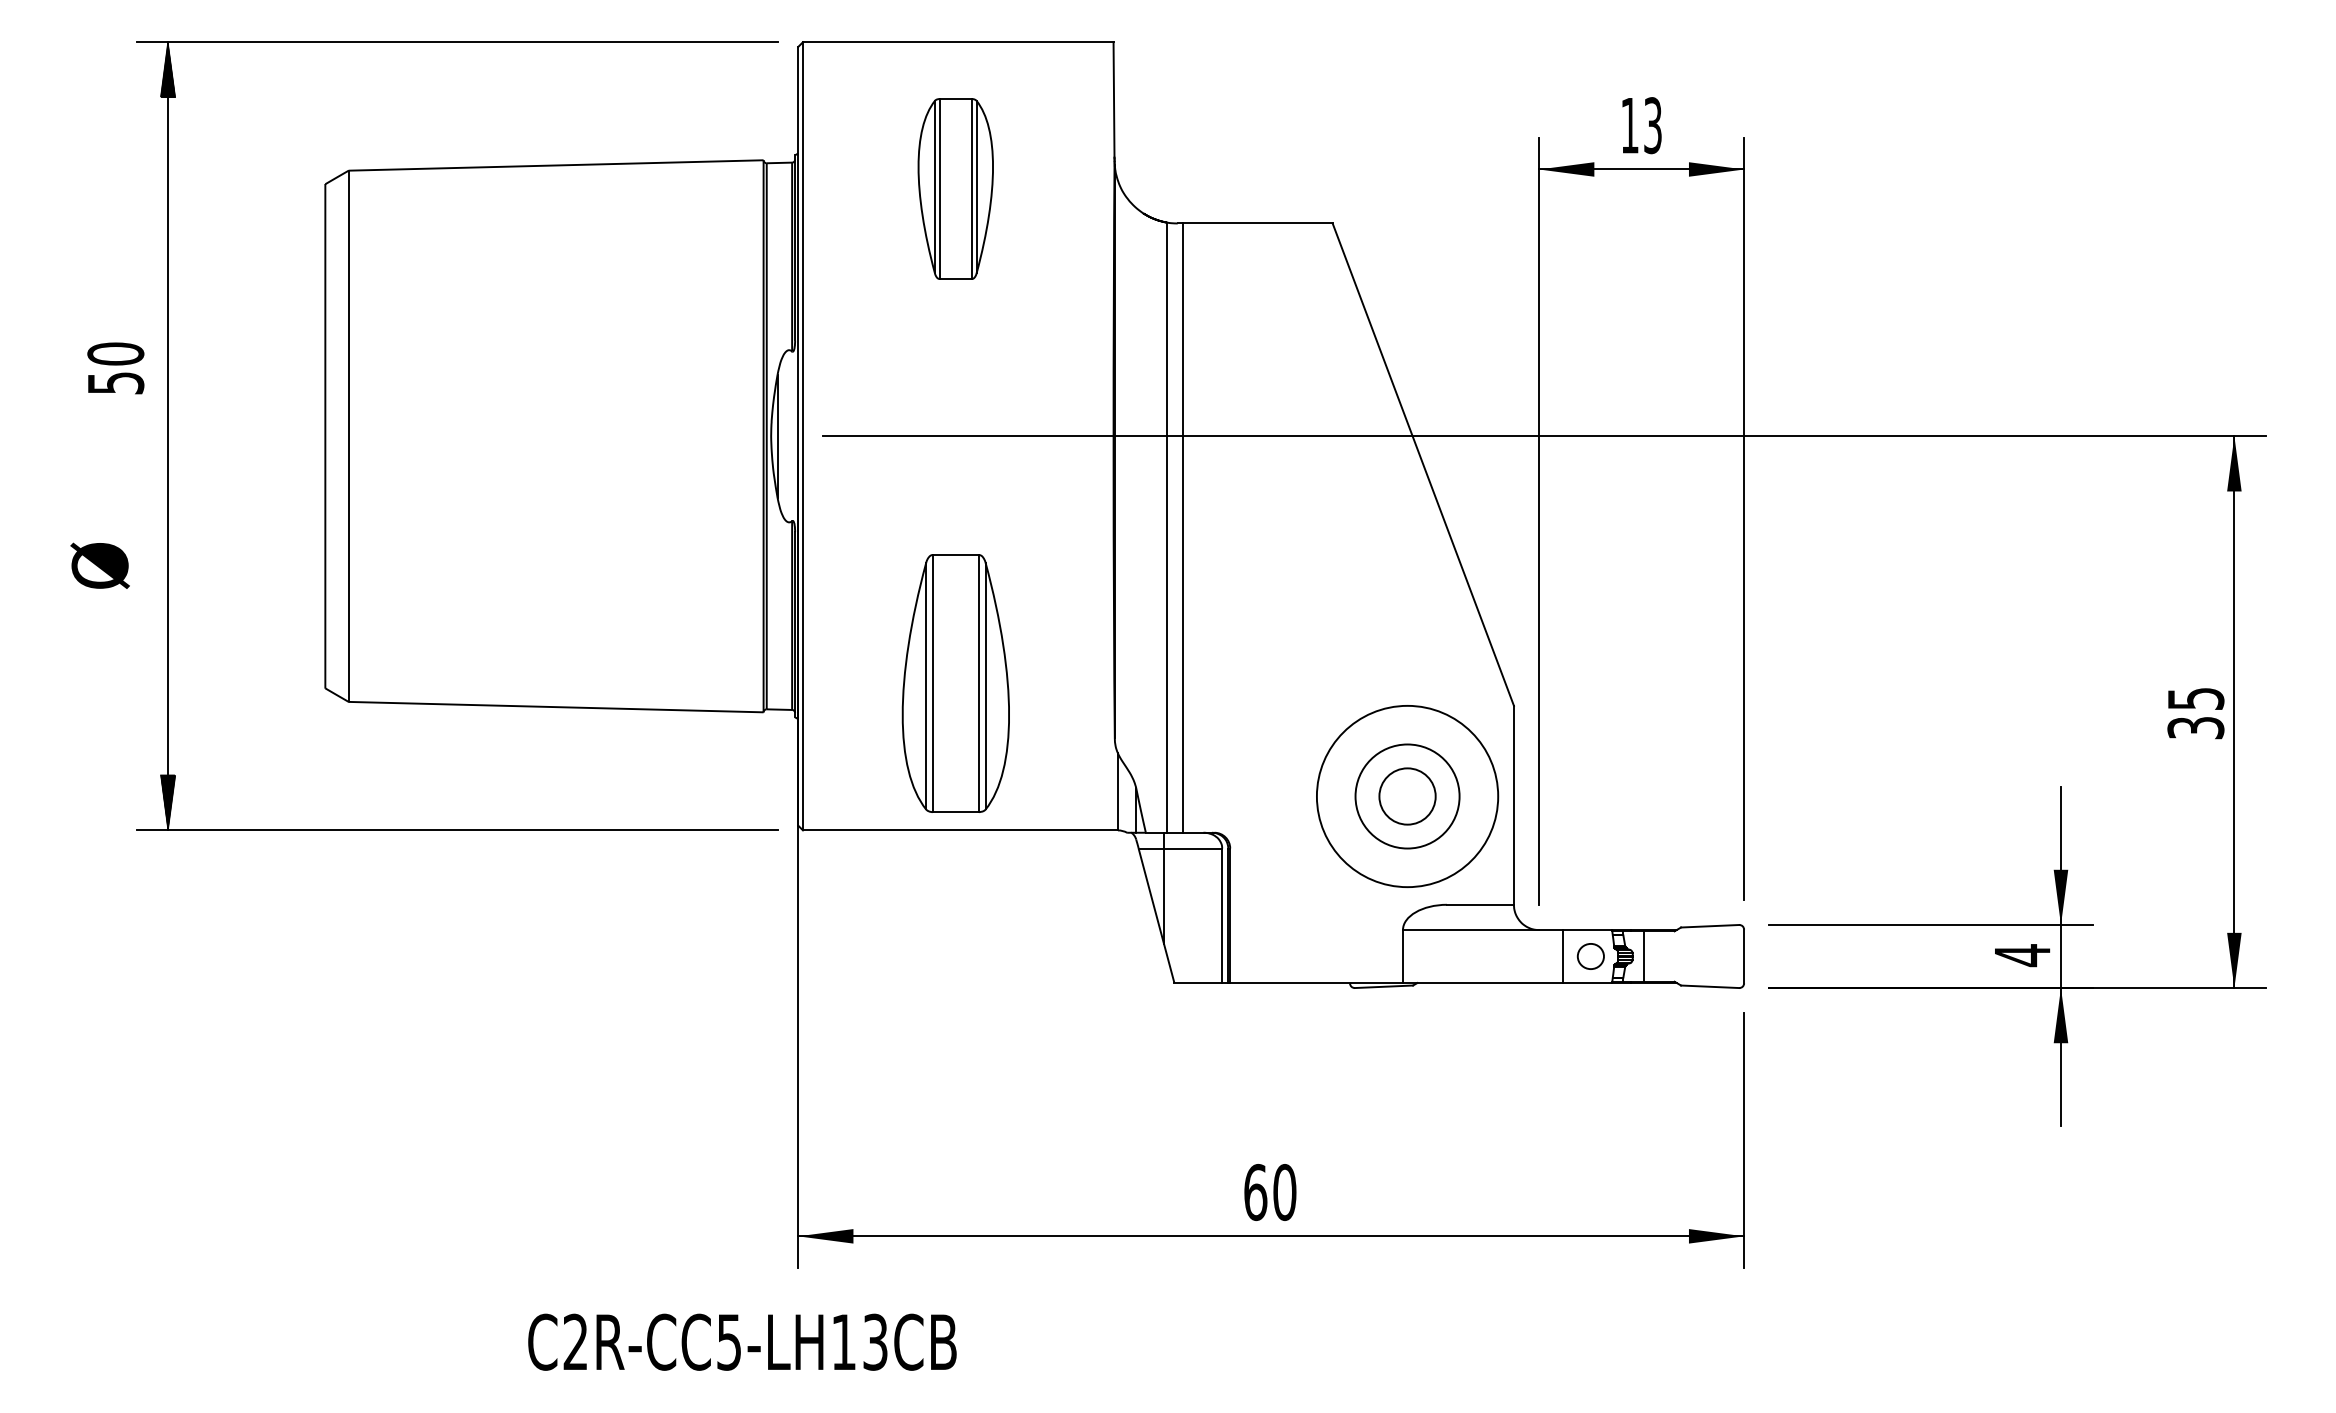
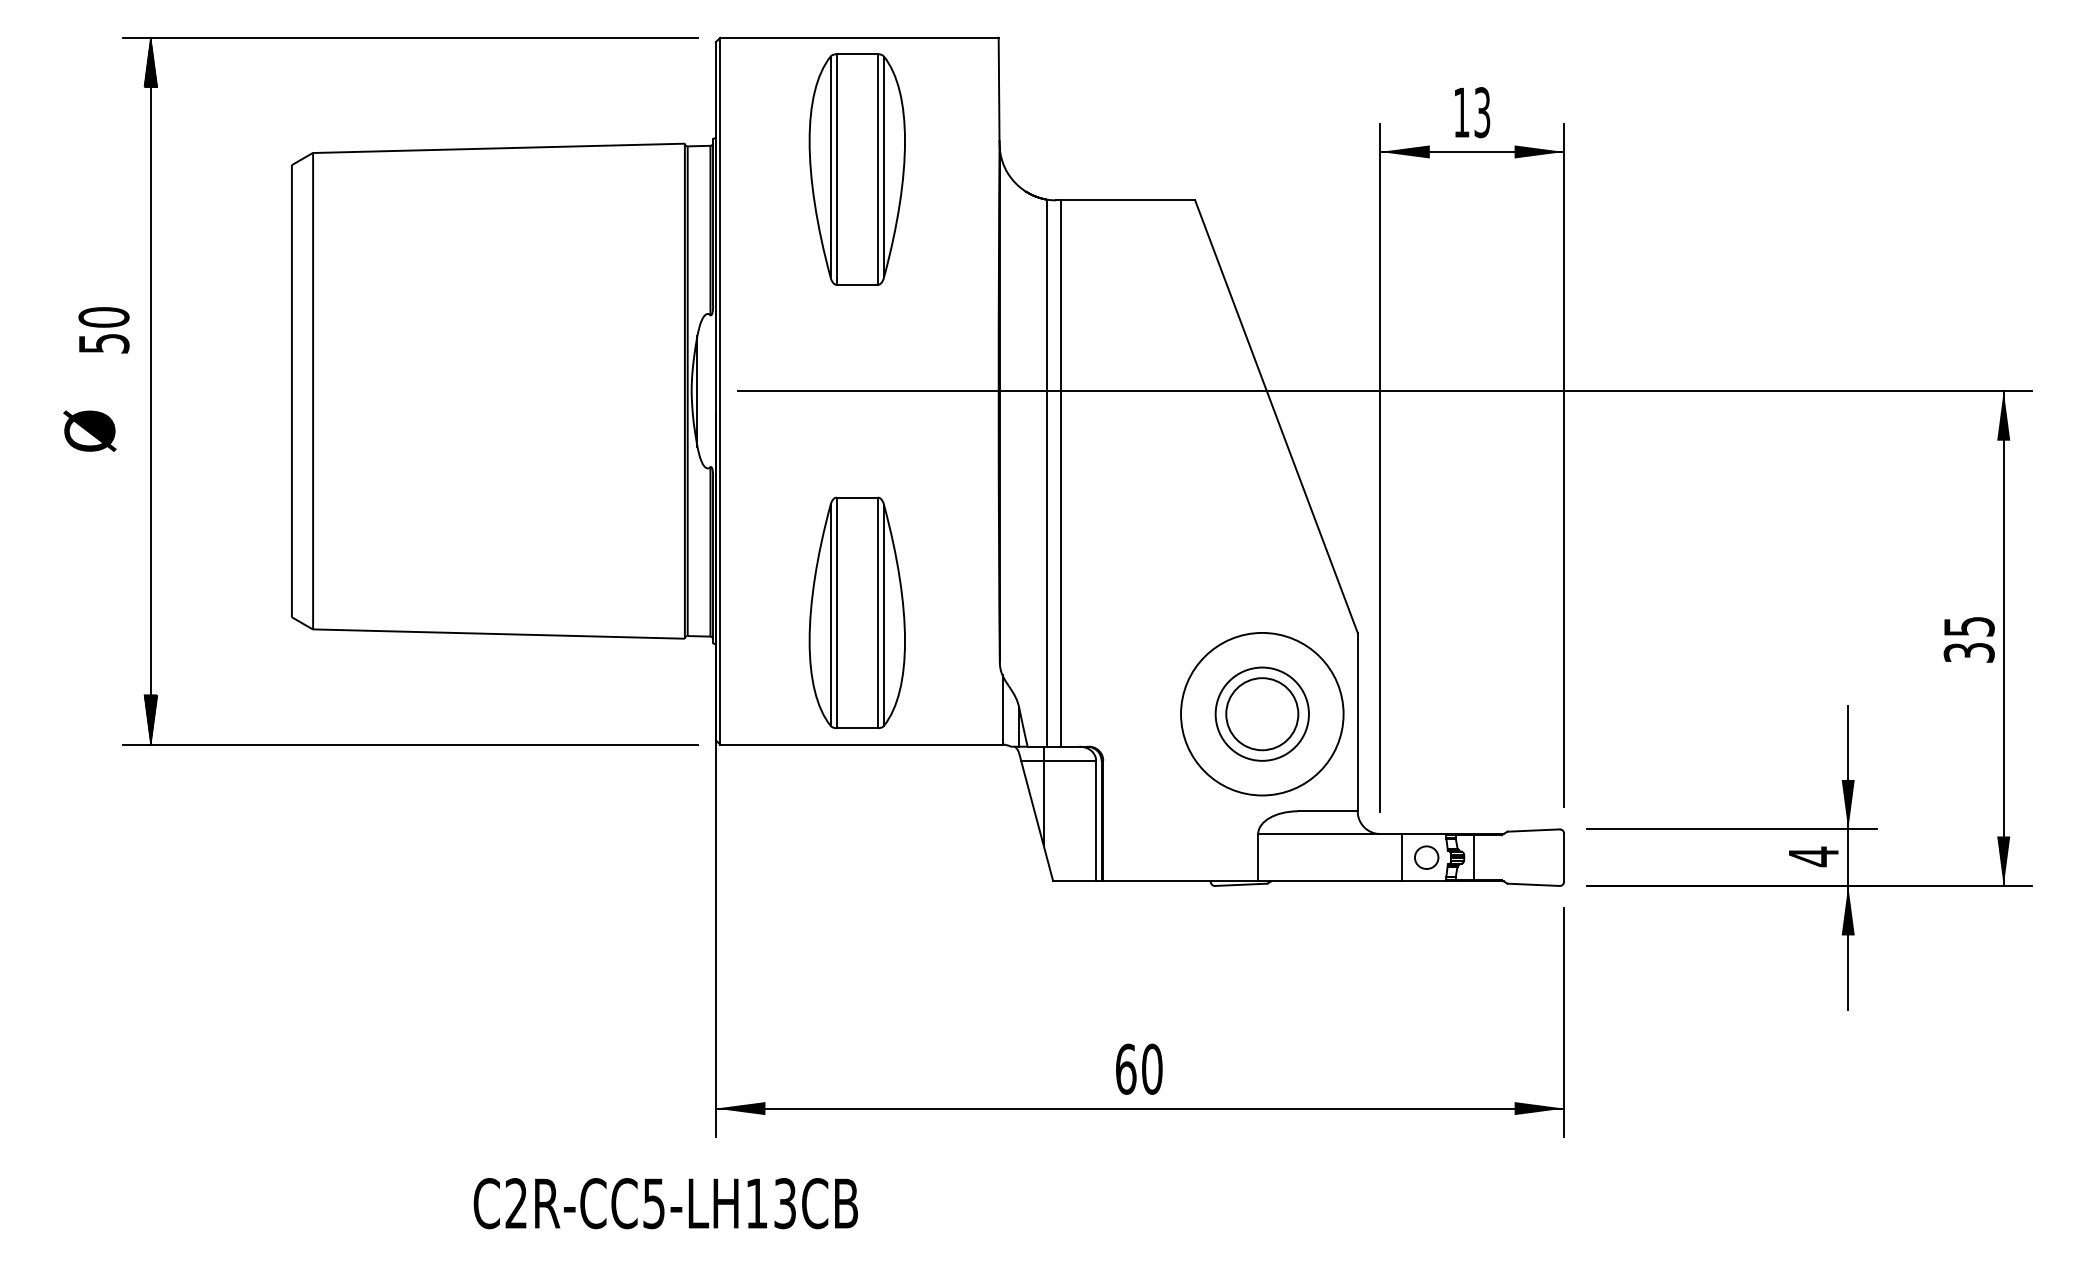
part: (955, 188) -> (856, 169), size x1.43
text: (99, 565) -> (89, 430), moved
circle: (1407, 796) -> (1262, 714), size x1.43

